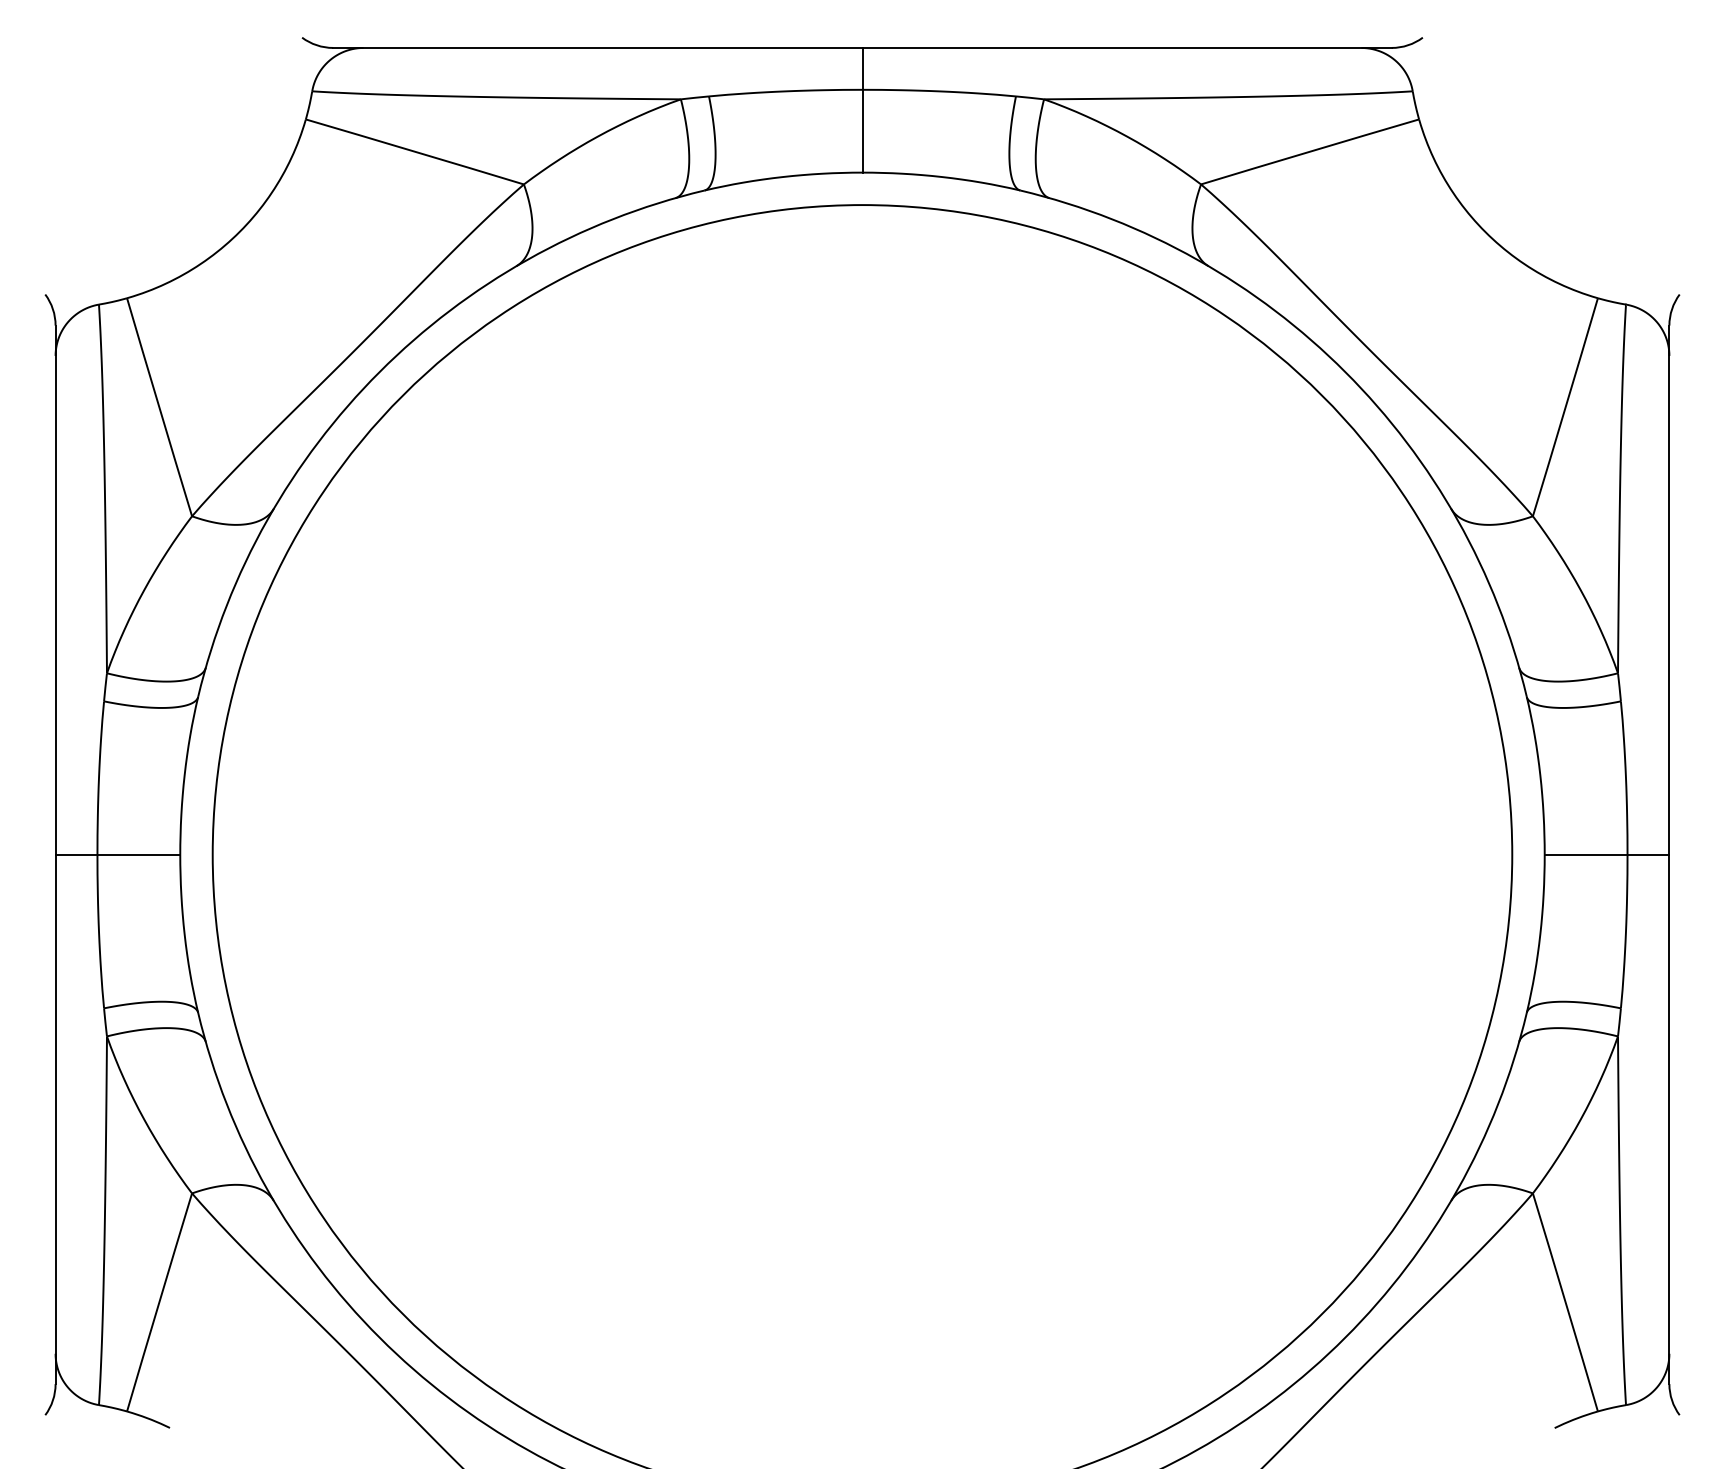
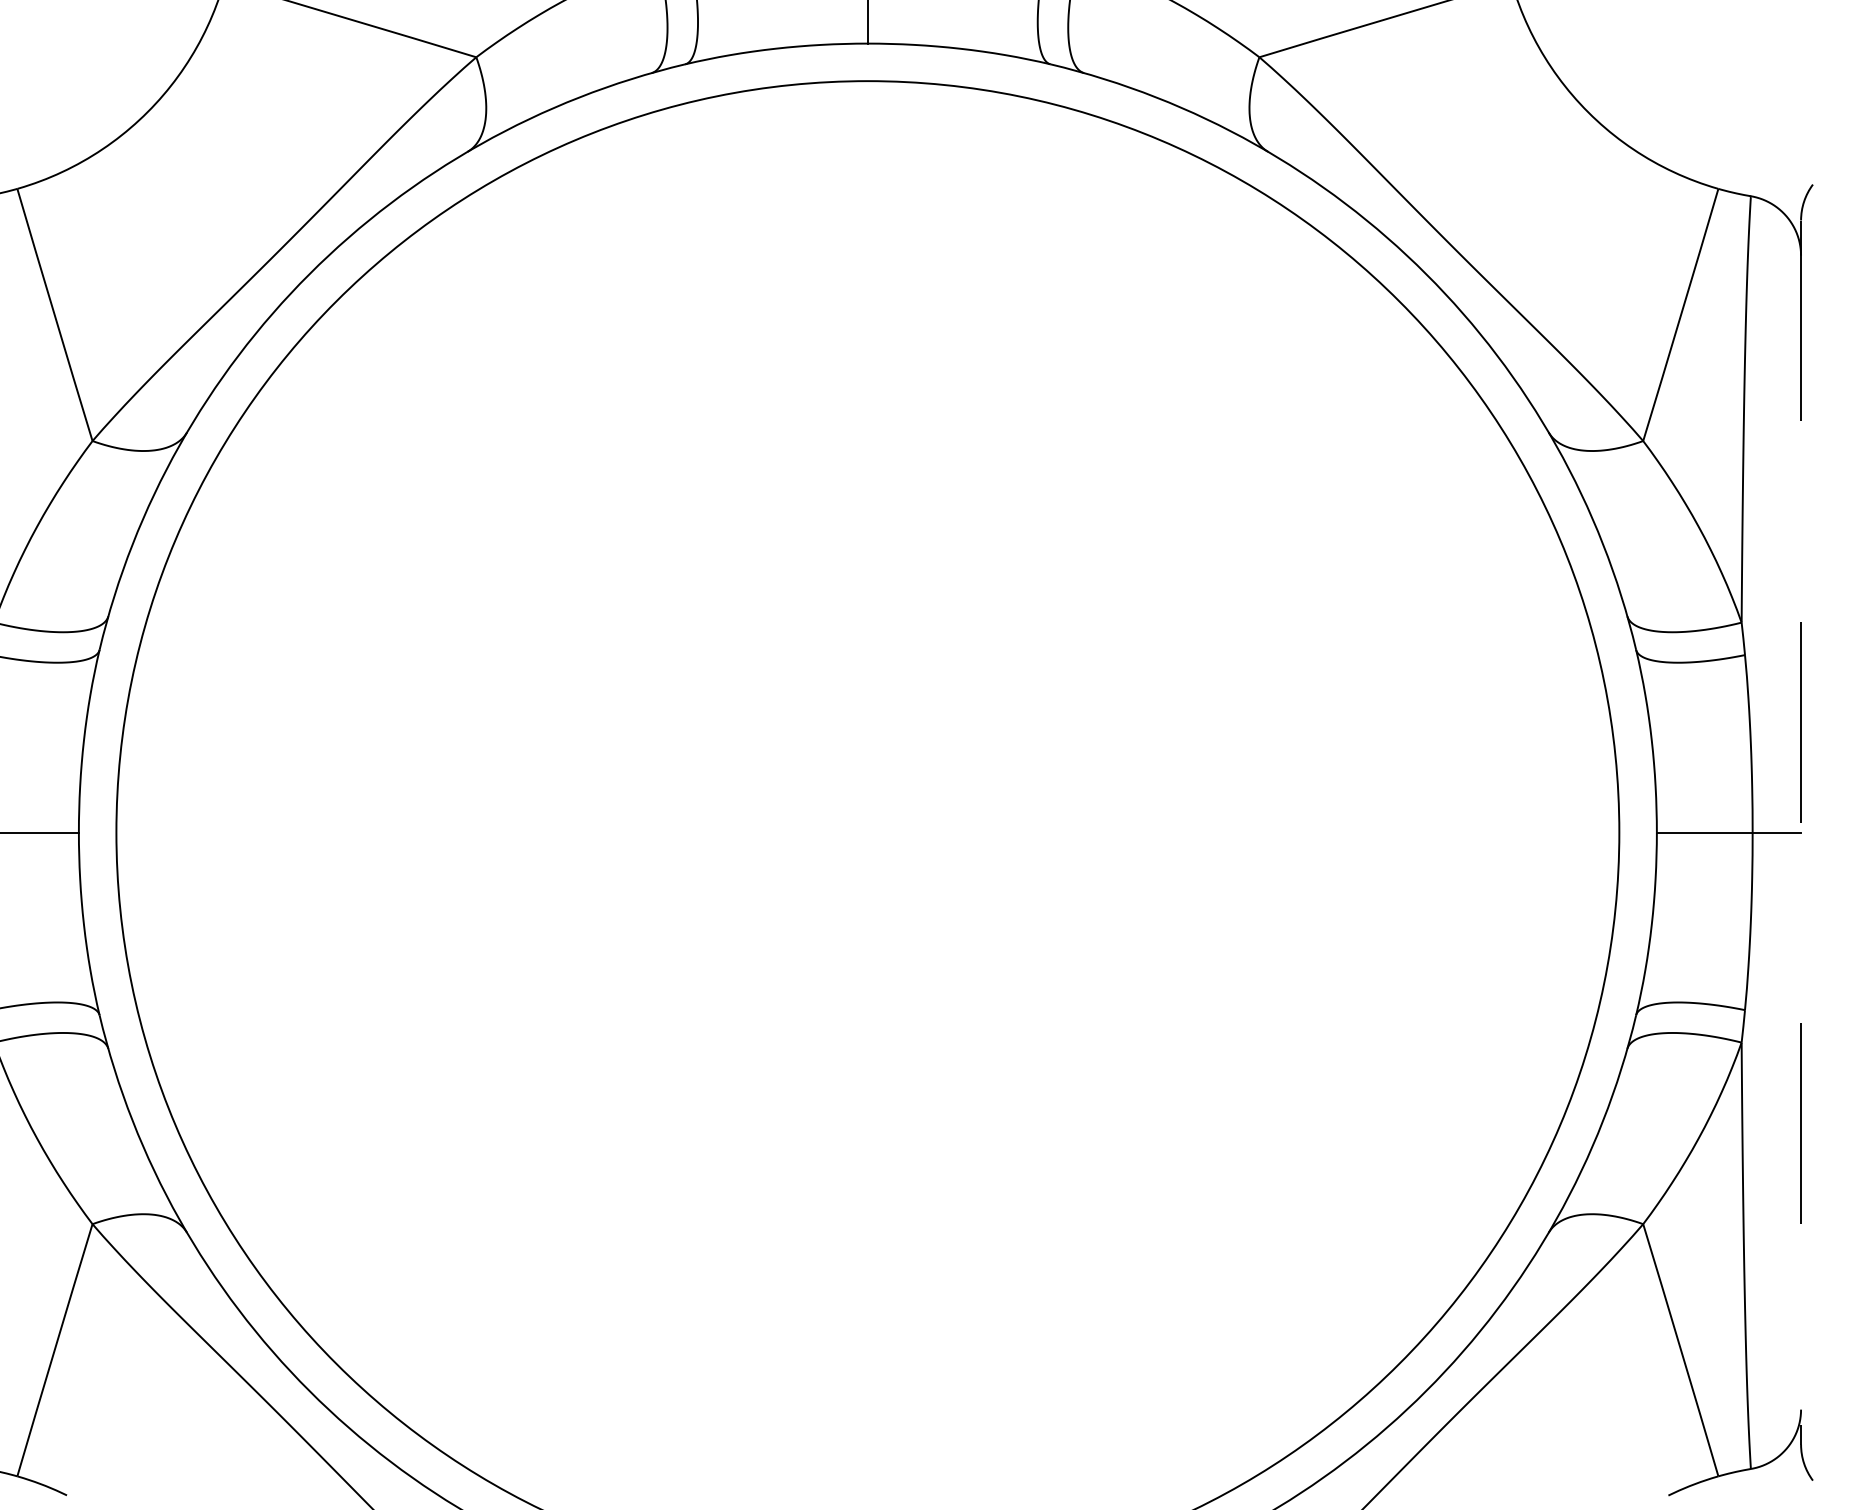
line: (1669, 855) -> (1801, 833), solid -> dashed

